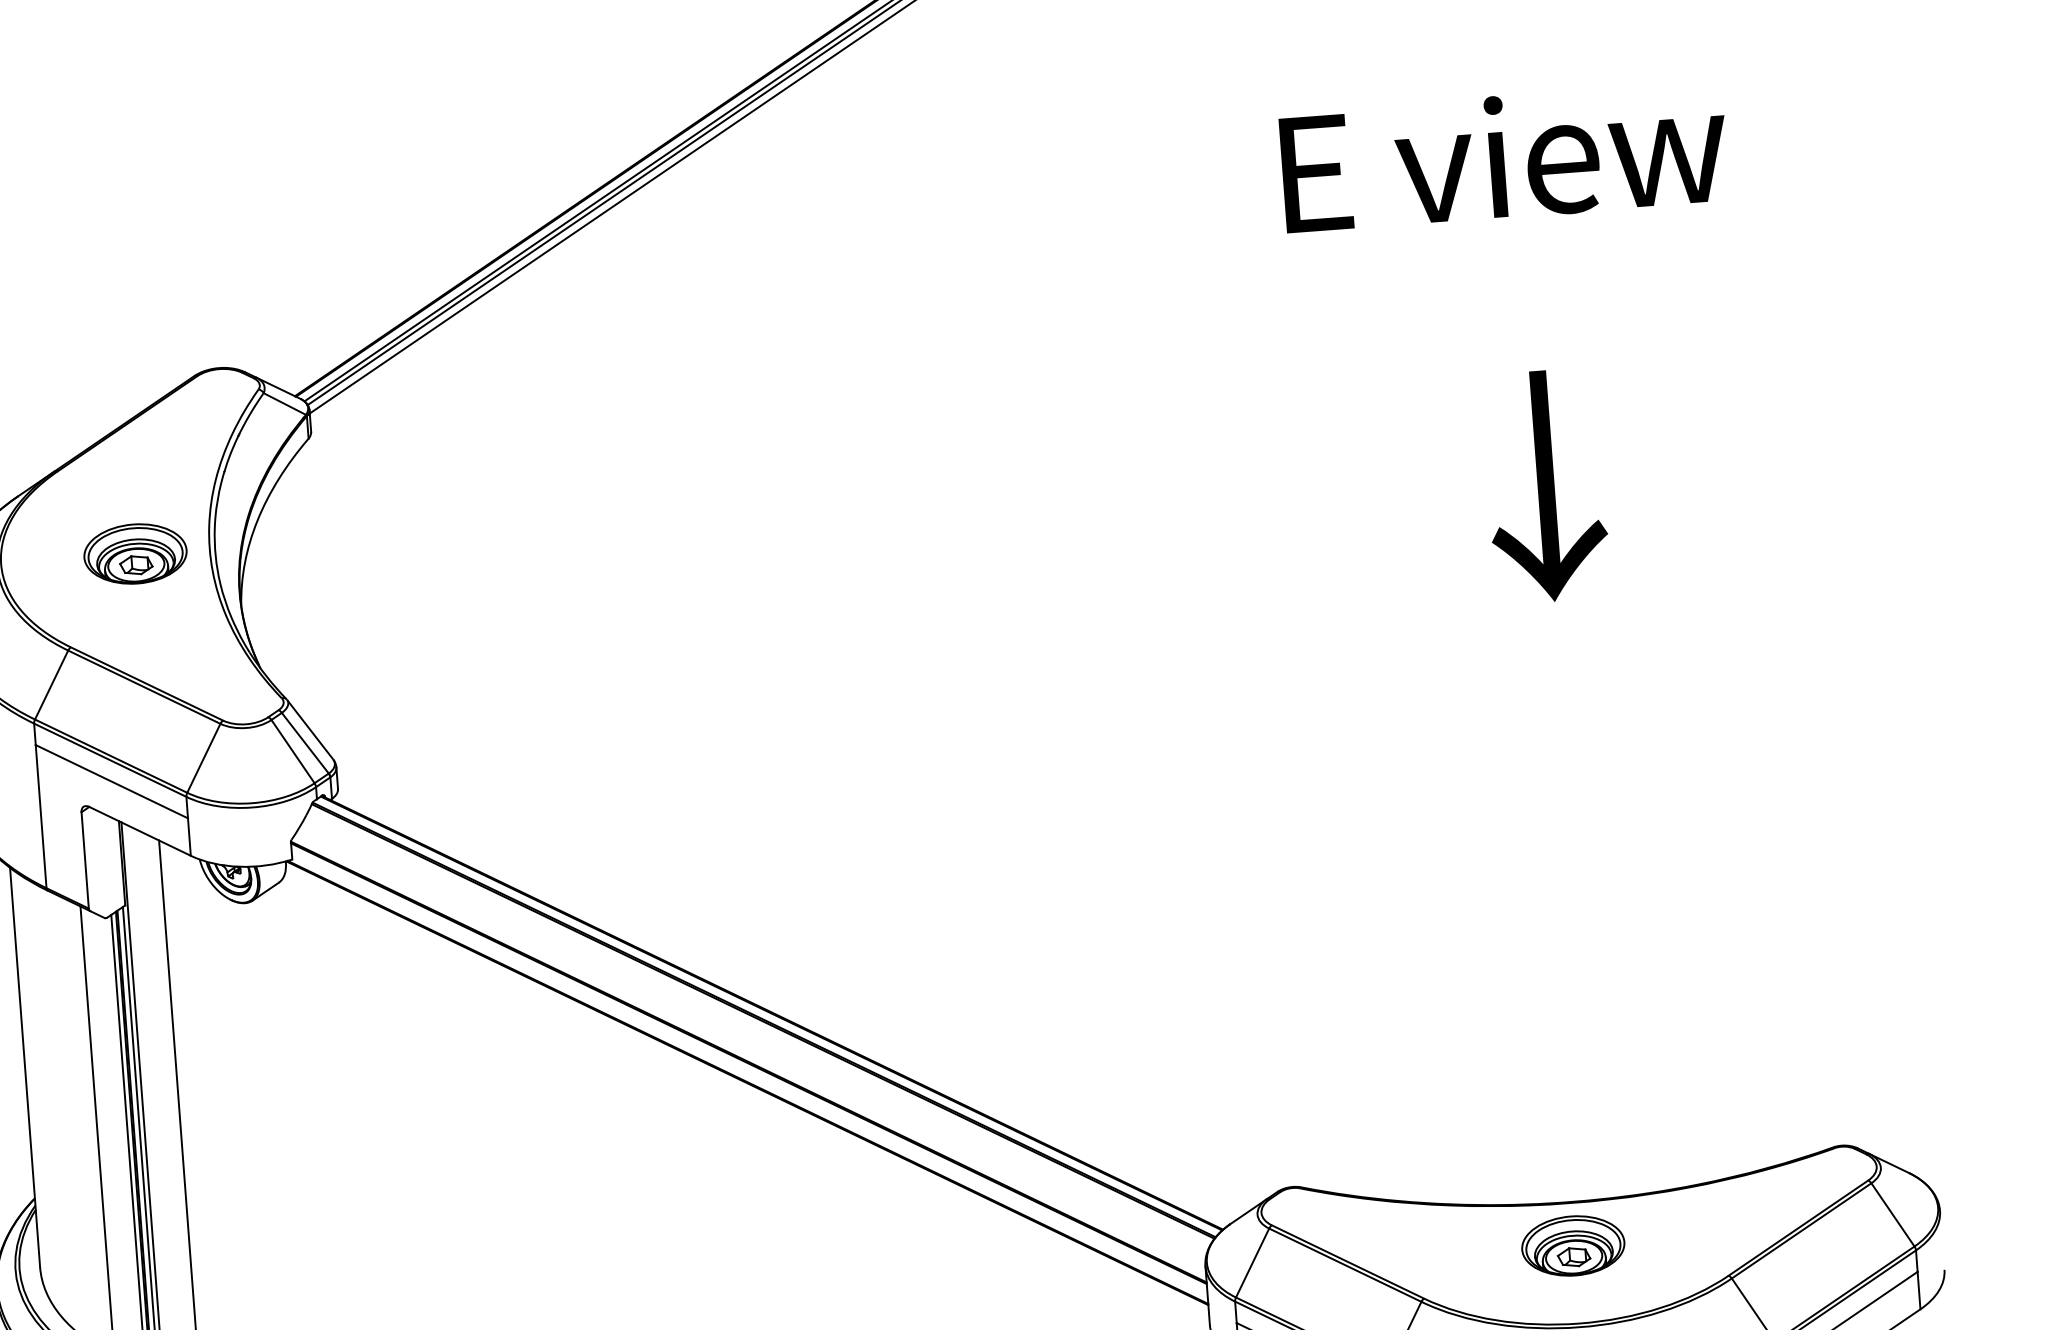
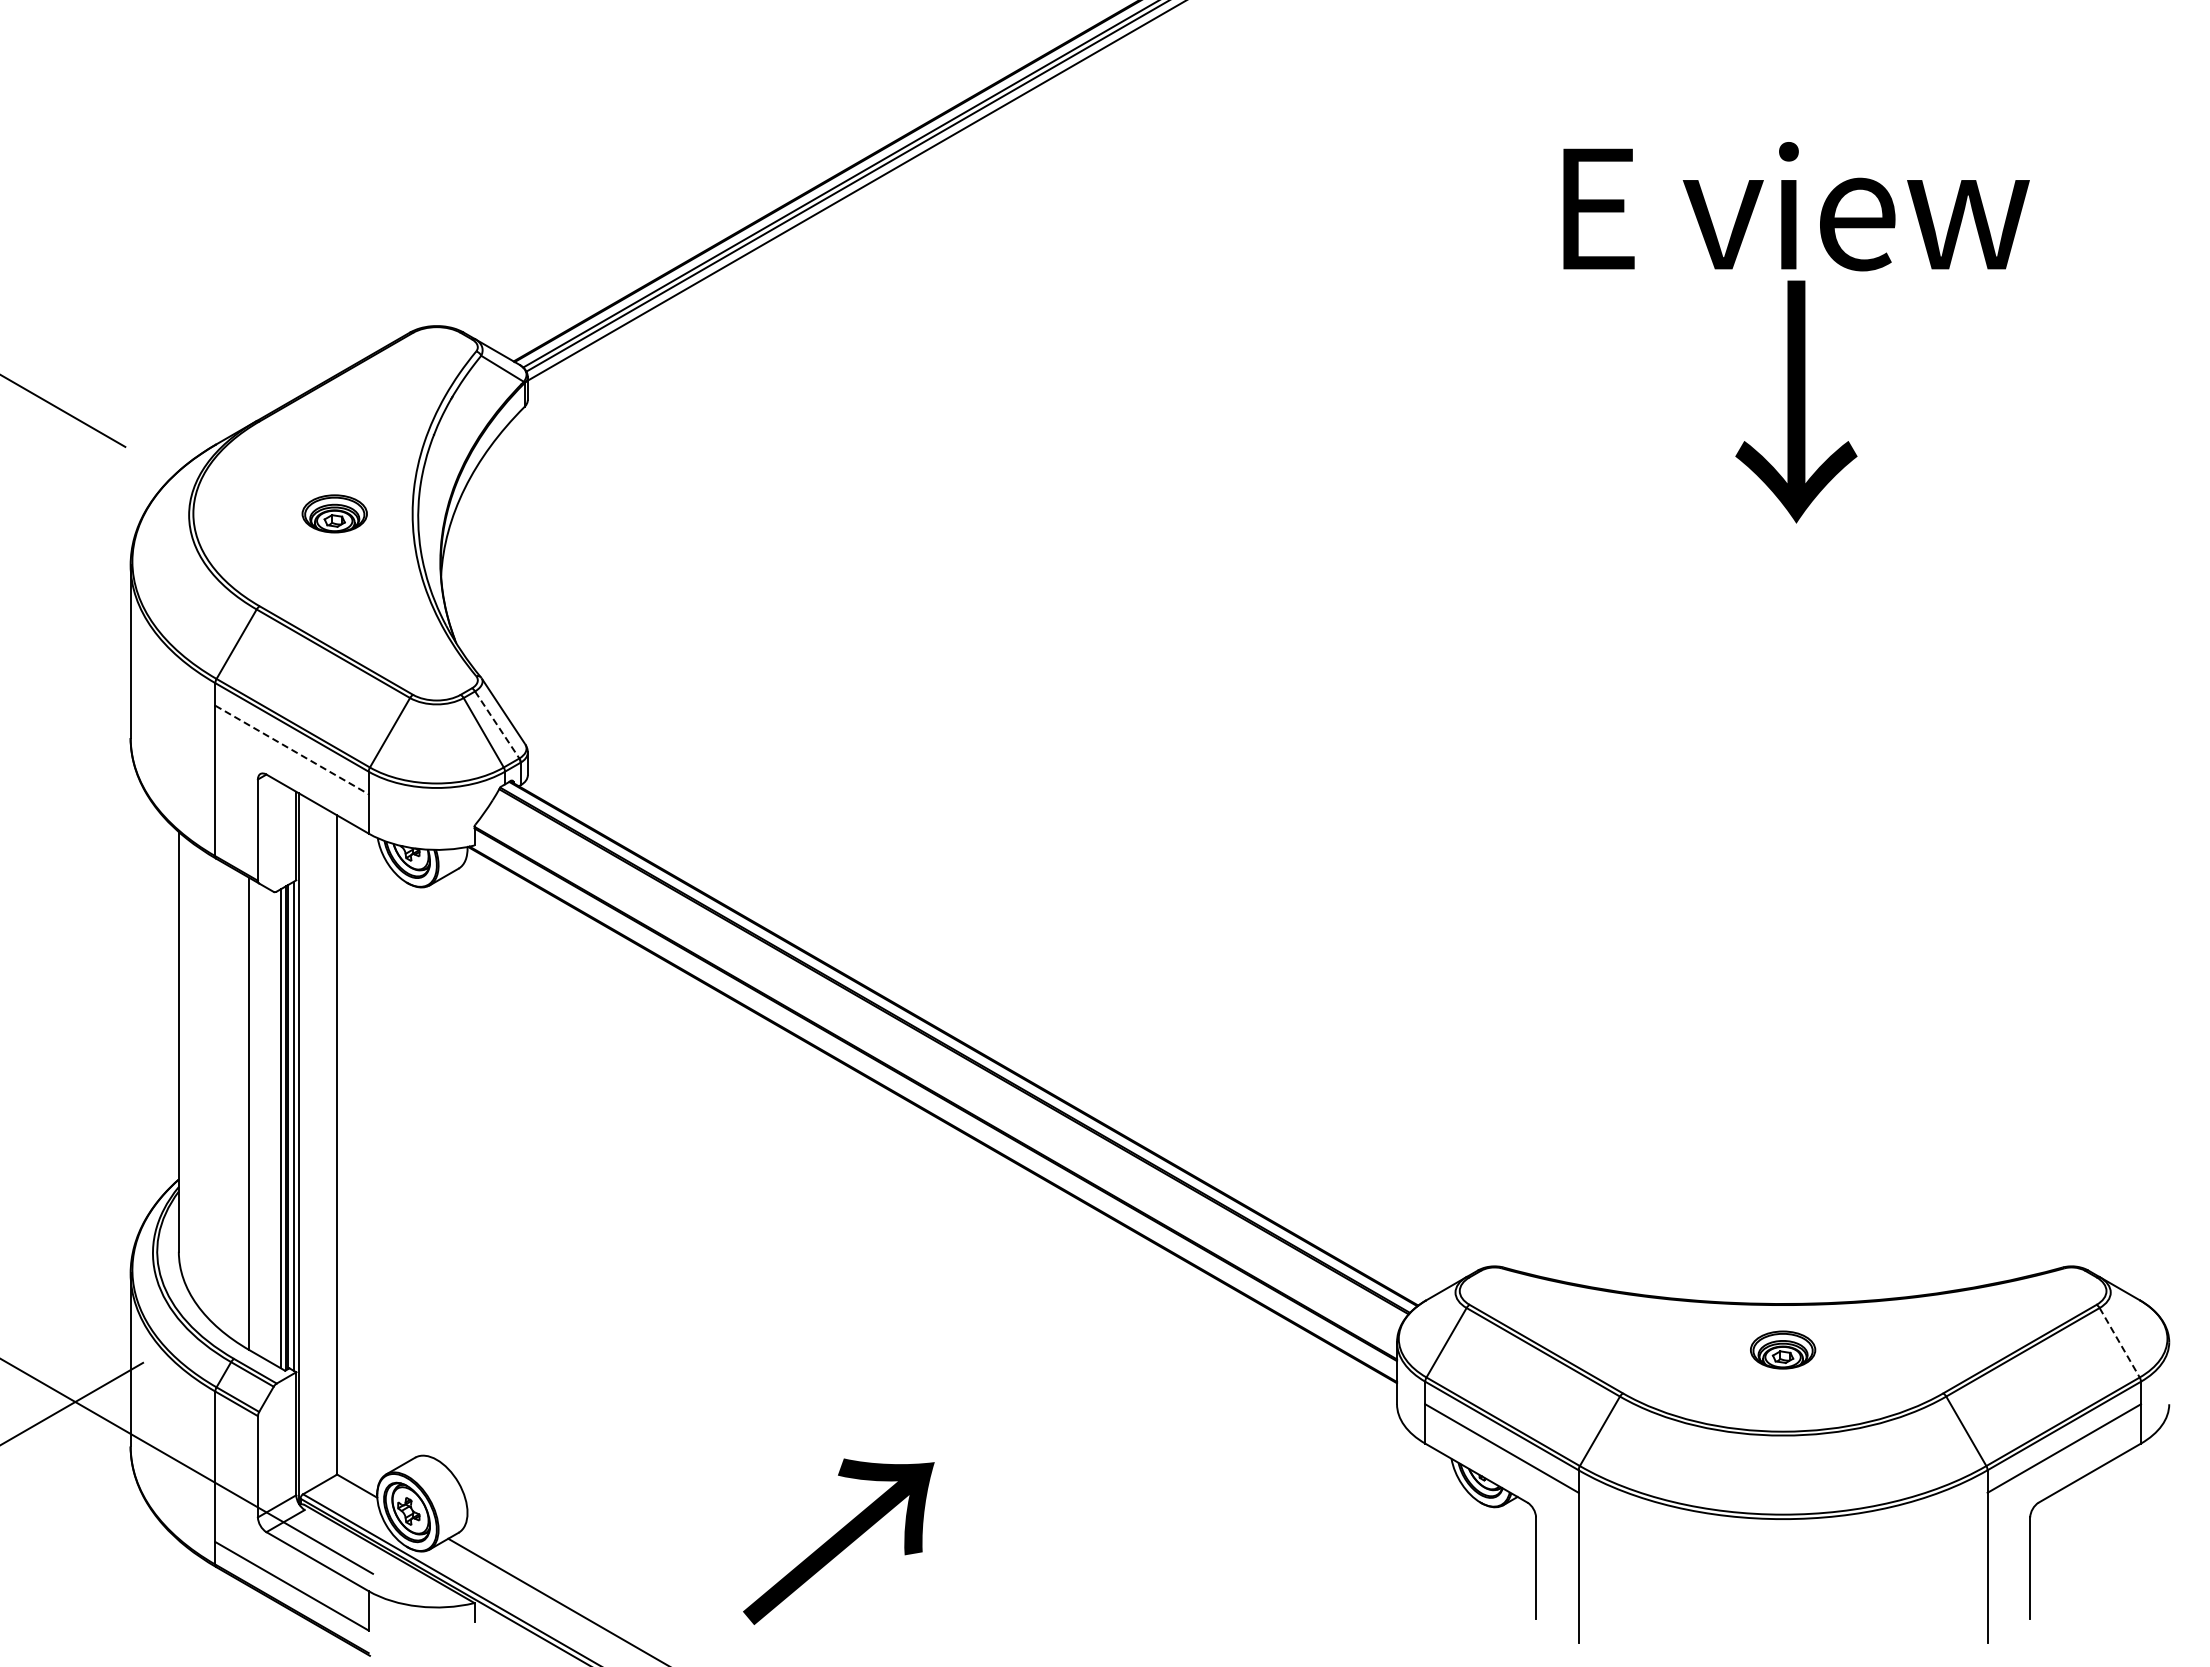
text: (1546, 485) -> (1796, 401), moved
part: (135, 553) -> (334, 513), size x0.6
line: (305, 743) -> (497, 725), solid -> dashed
line: (112, 781) -> (292, 749), solid -> dashed
line: (1892, 1215) -> (2119, 1343), solid -> dashed
part: (1572, 1245) -> (1782, 1349), size x0.6

